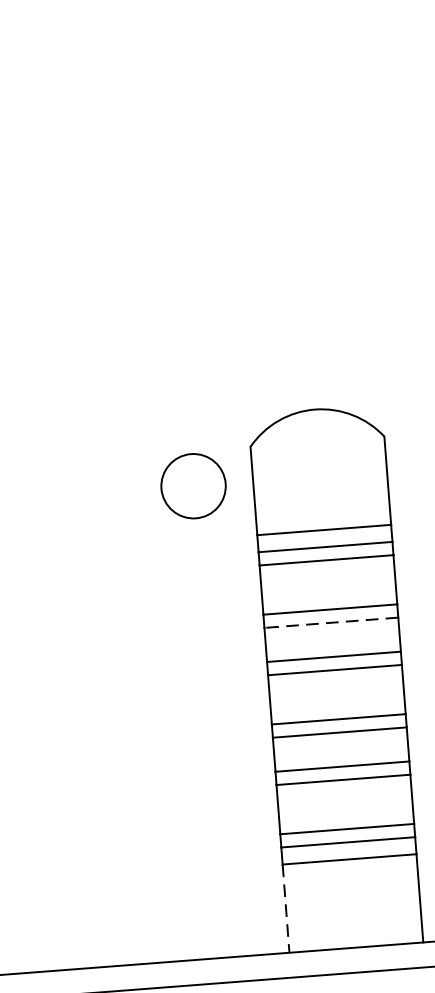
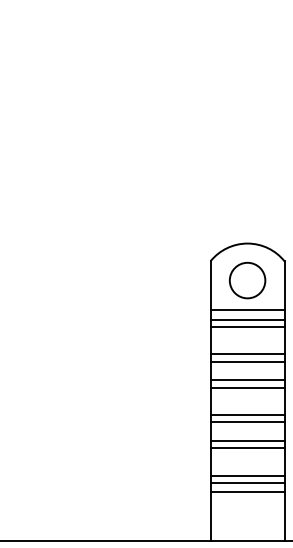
circle: (193, 486) -> (247, 280), moved
line: (331, 622) -> (247, 361), dashed -> solid
line: (286, 909) -> (210, 517), dashed -> solid

